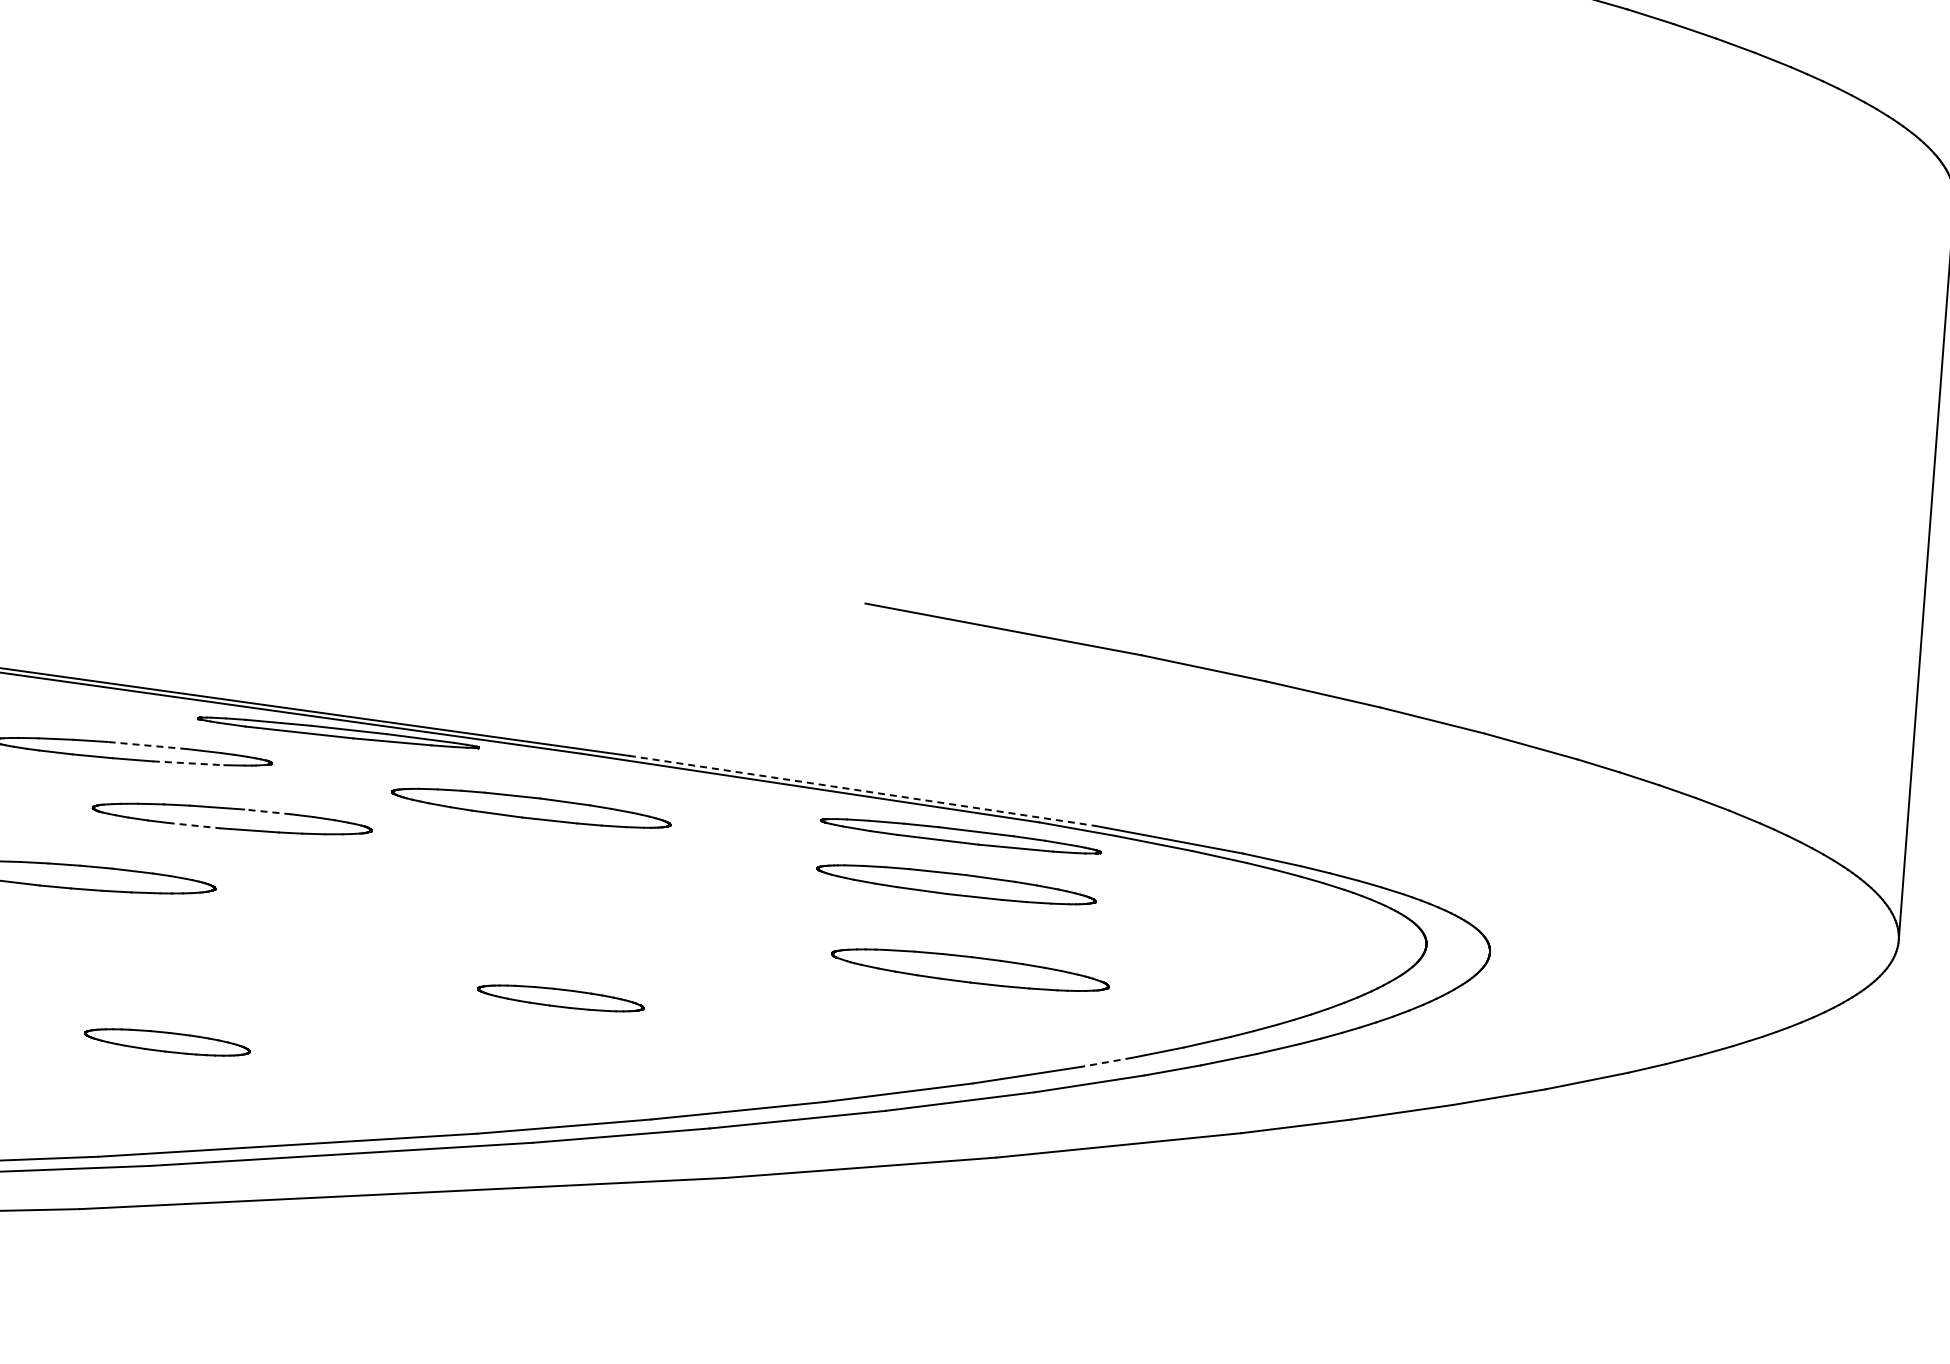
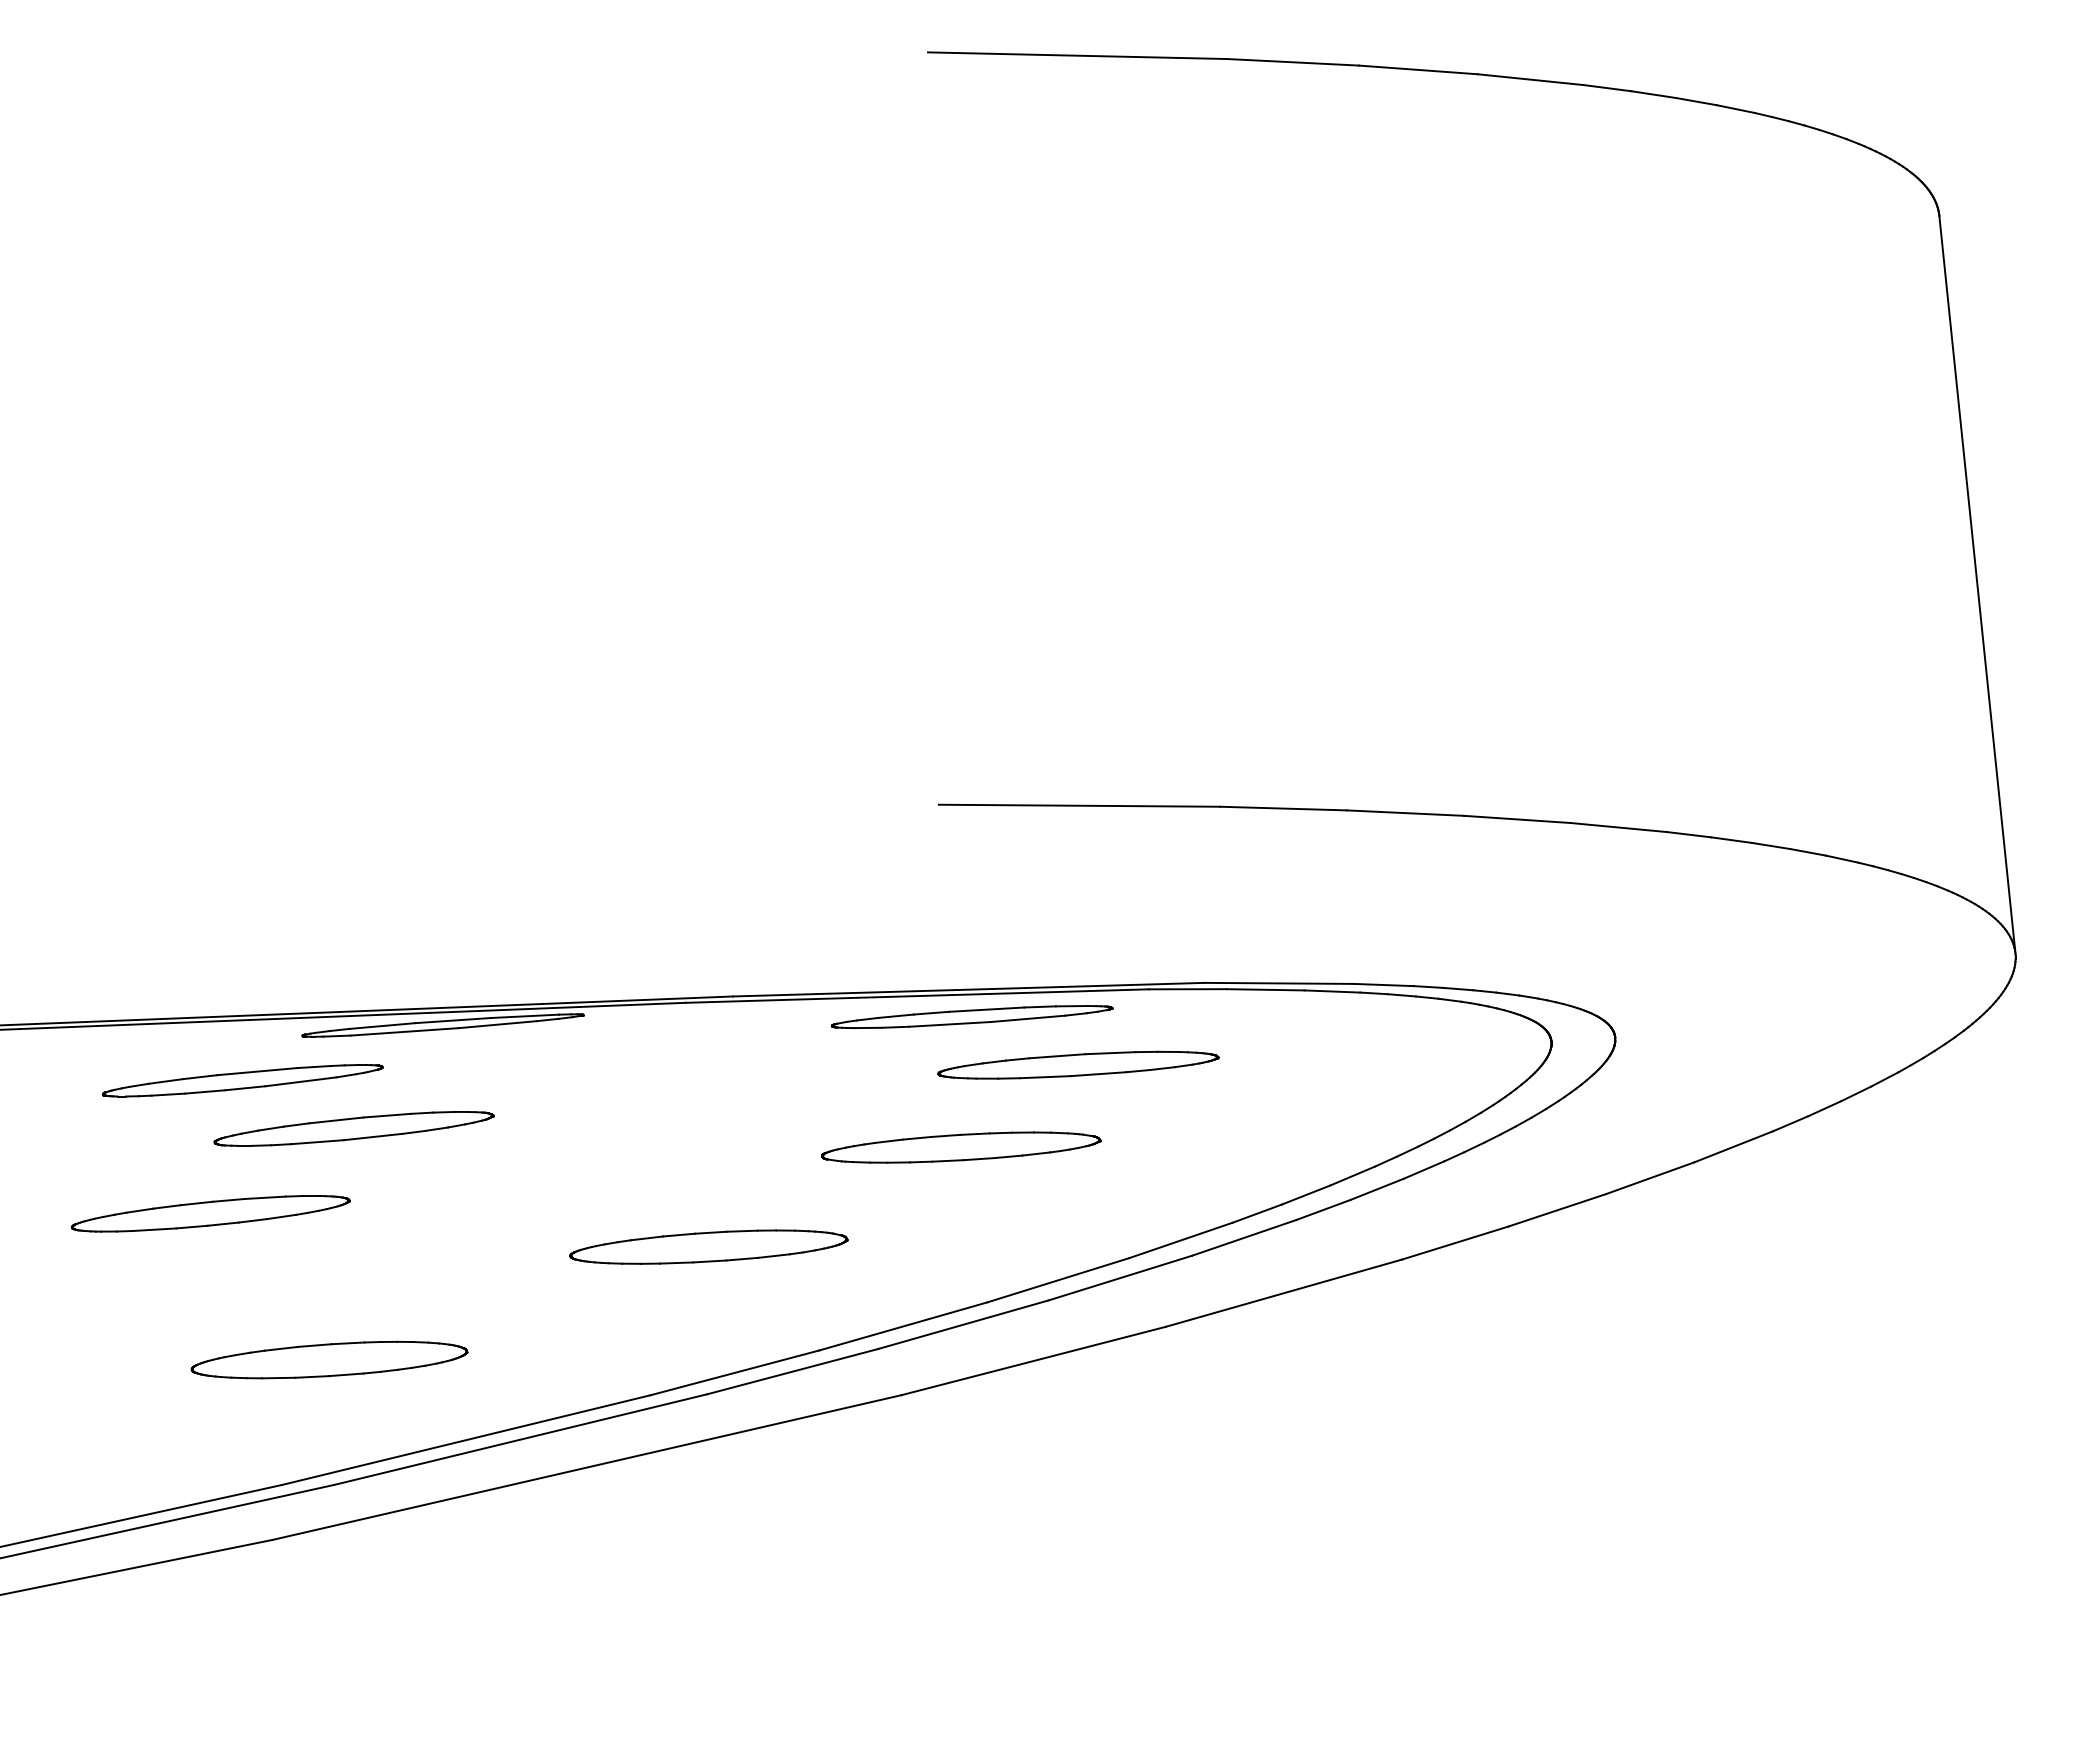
line: (147, 745) -> (257, 1071), dashed -> solid
line: (188, 762) -> (300, 1081), dashed -> solid
line: (861, 790) -> (968, 989), dashed -> solid
part: (531, 807) -> (646, 1064), removed
line: (267, 811) -> (387, 1115), dashed -> solid
line: (194, 825) -> (317, 1142), dashed -> solid
part: (961, 836) -> (972, 1017), moved
part: (970, 969) -> (961, 1147), moved
part: (560, 997) -> (708, 1246), size x1.67
part: (167, 1041) -> (329, 1359), size x1.67
line: (1105, 1062) -> (1256, 1213), dashed -> solid

